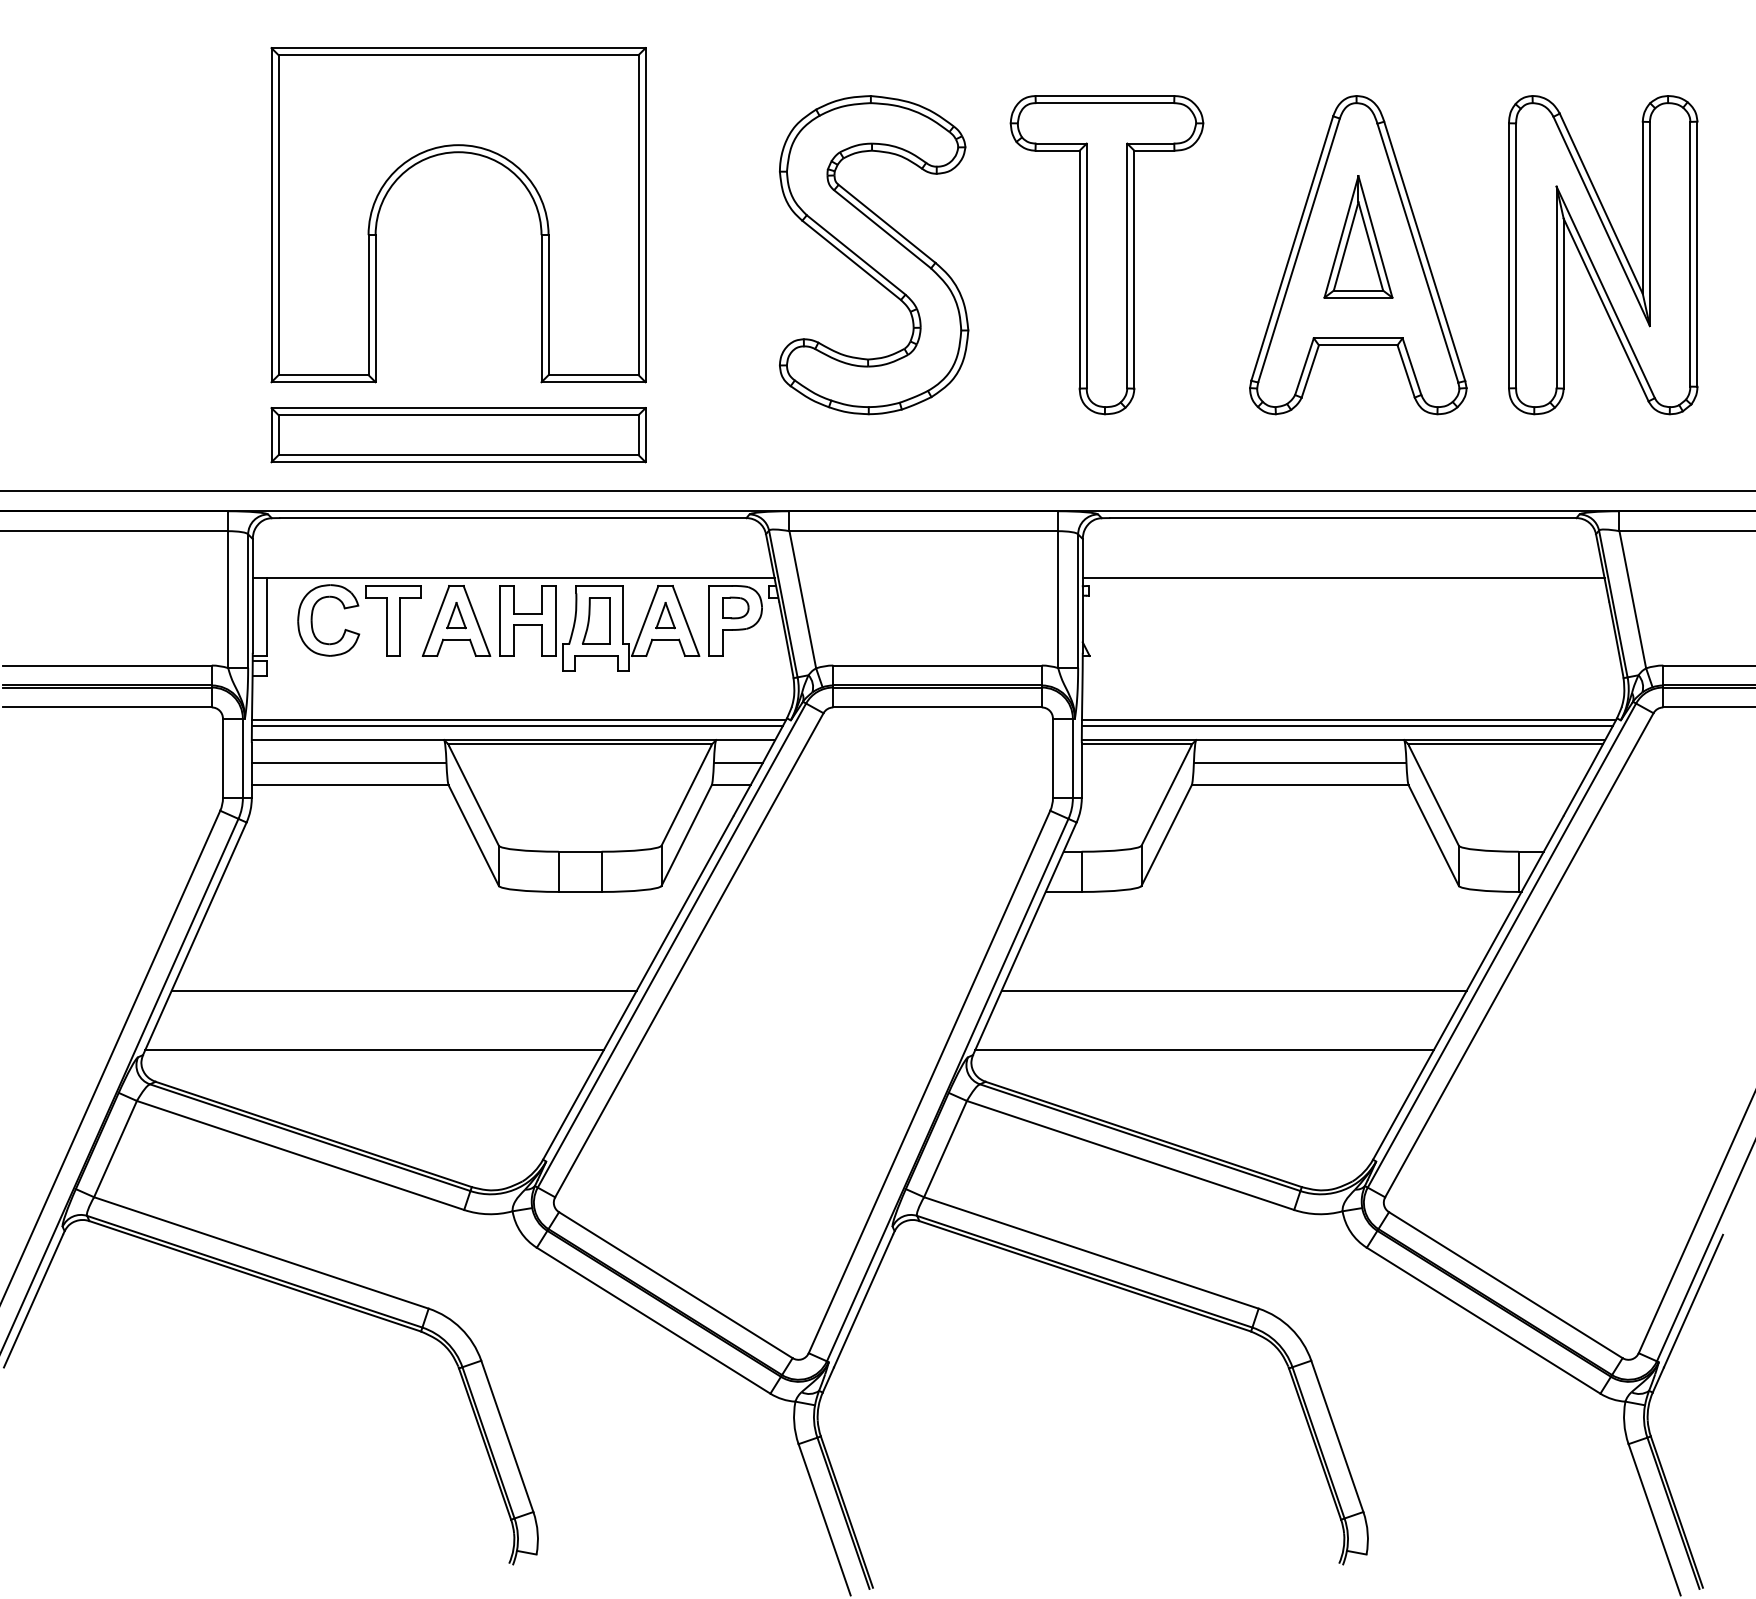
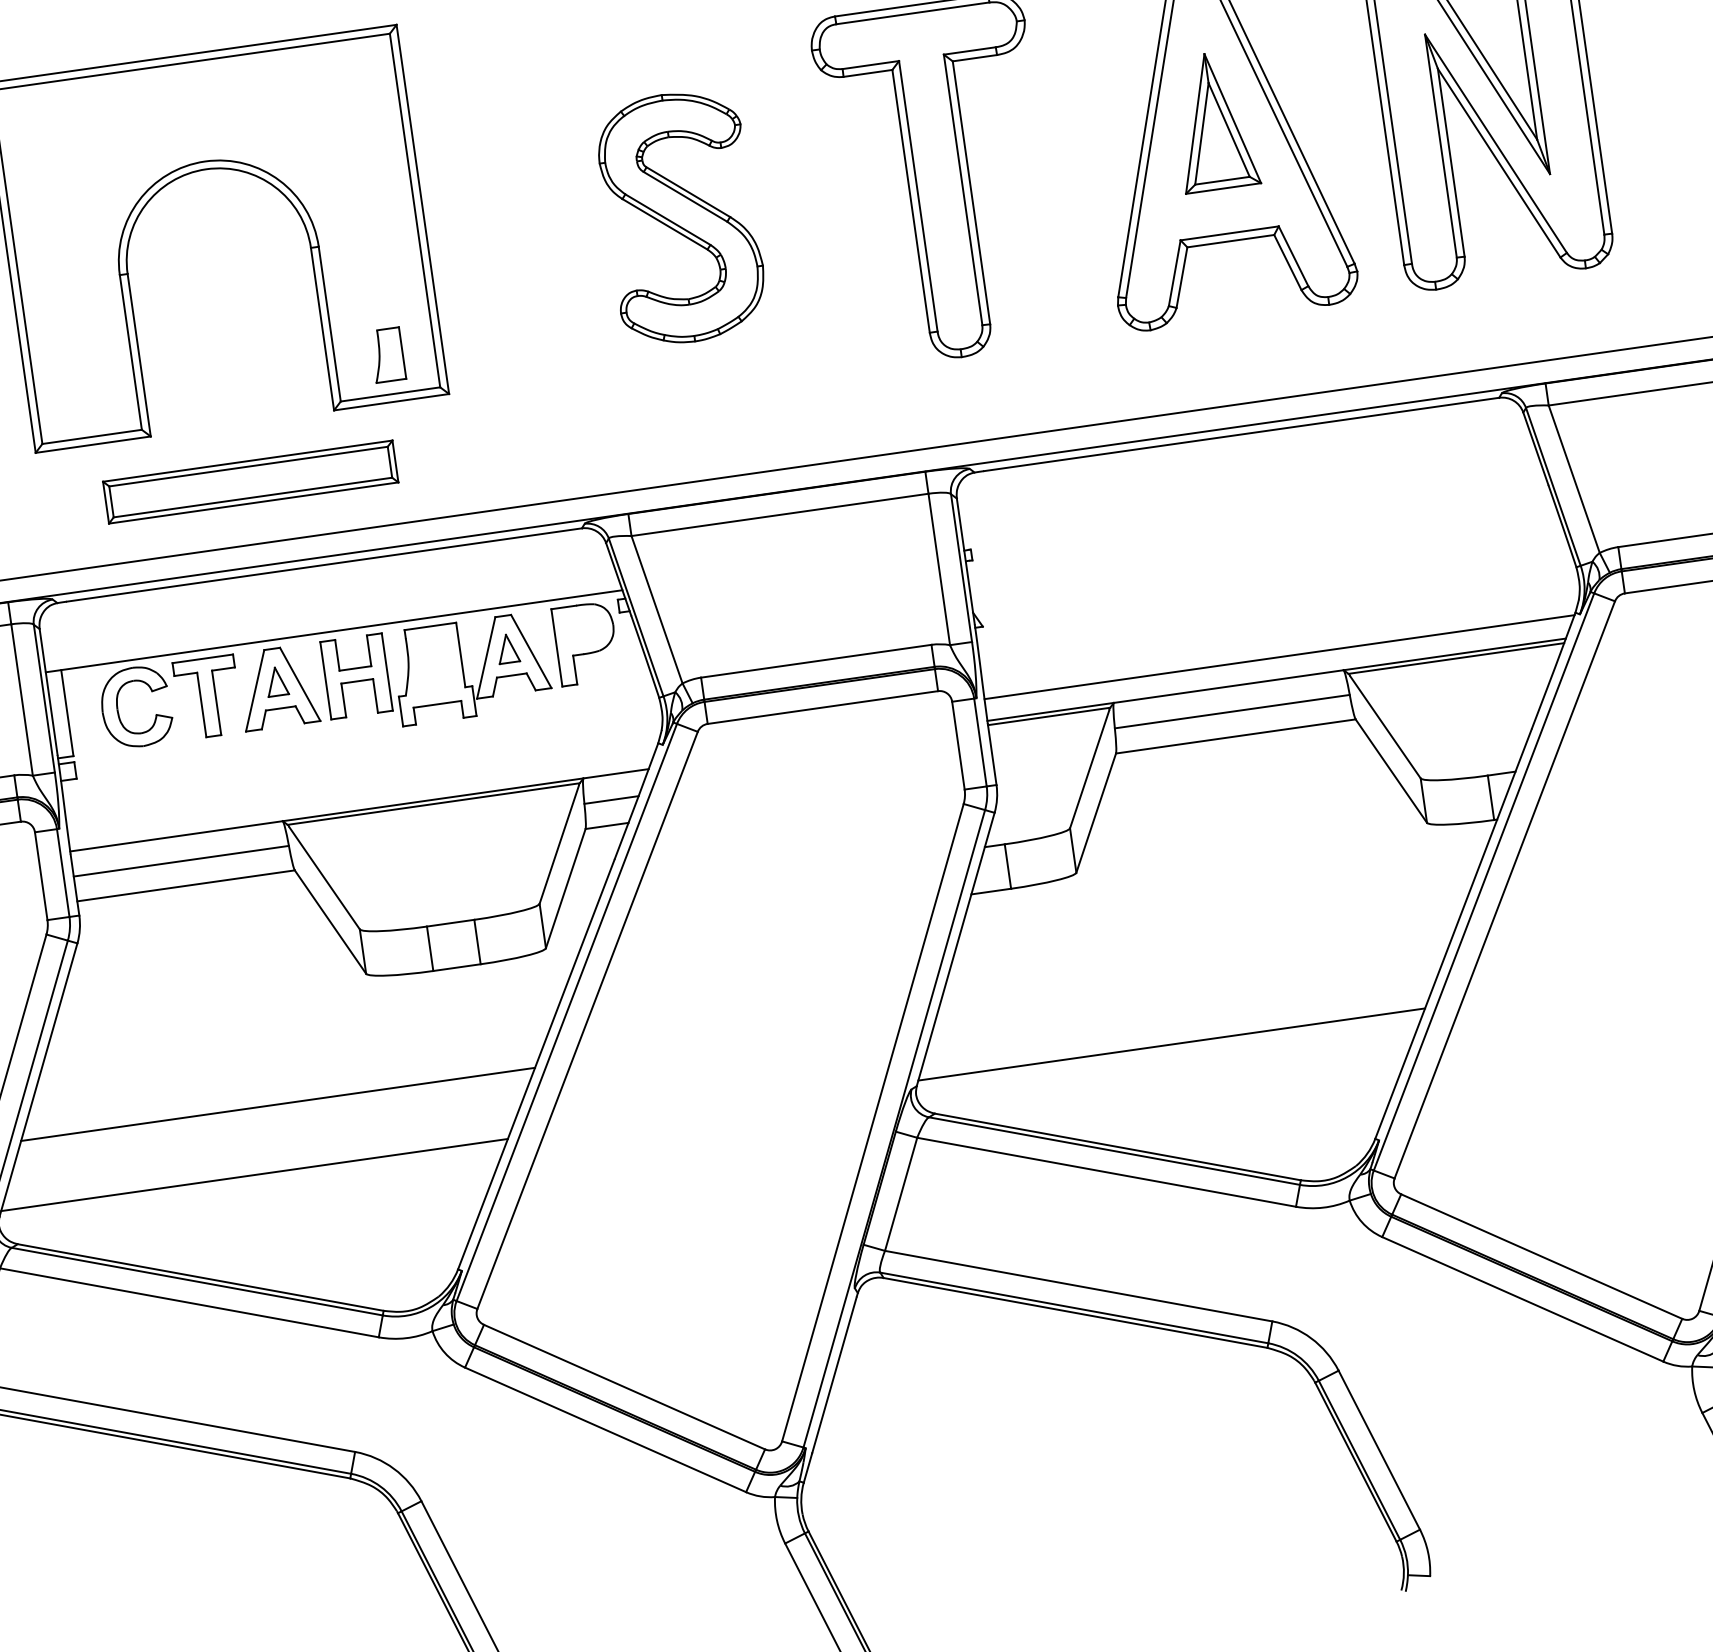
part: (874, 255) -> (682, 218), size x0.7
part: (458, 435) -> (250, 482), size x0.7
line: (1343, 578) -> (1251, 501), removed
part: (735, 607) -> (583, 628), removed
part: (596, 620) -> (388, 354), moved
line: (518, 720) -> (361, 787), removed
line: (516, 726) -> (360, 794), removed
line: (1346, 726) -> (1277, 664), removed
line: (1233, 990) -> (1194, 973), removed

